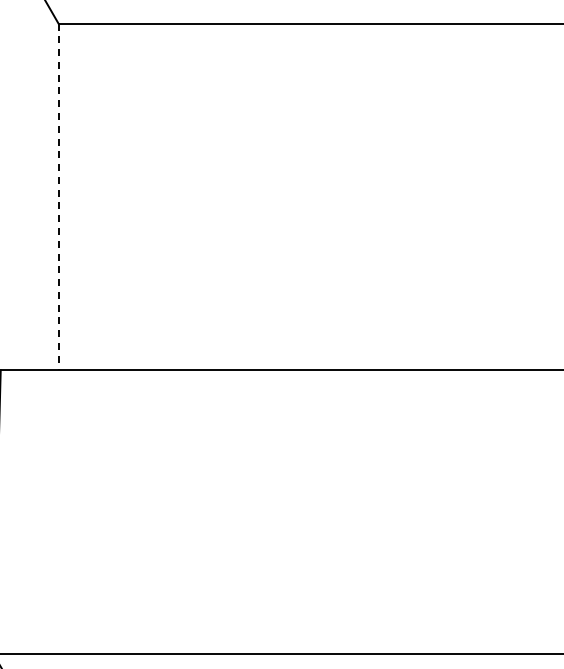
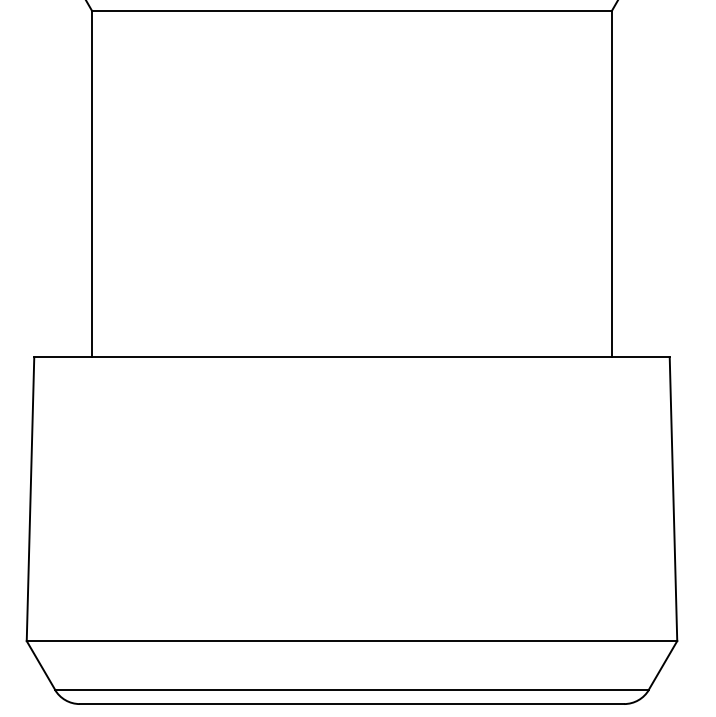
line: (58, 197) -> (92, 184), dashed -> solid

